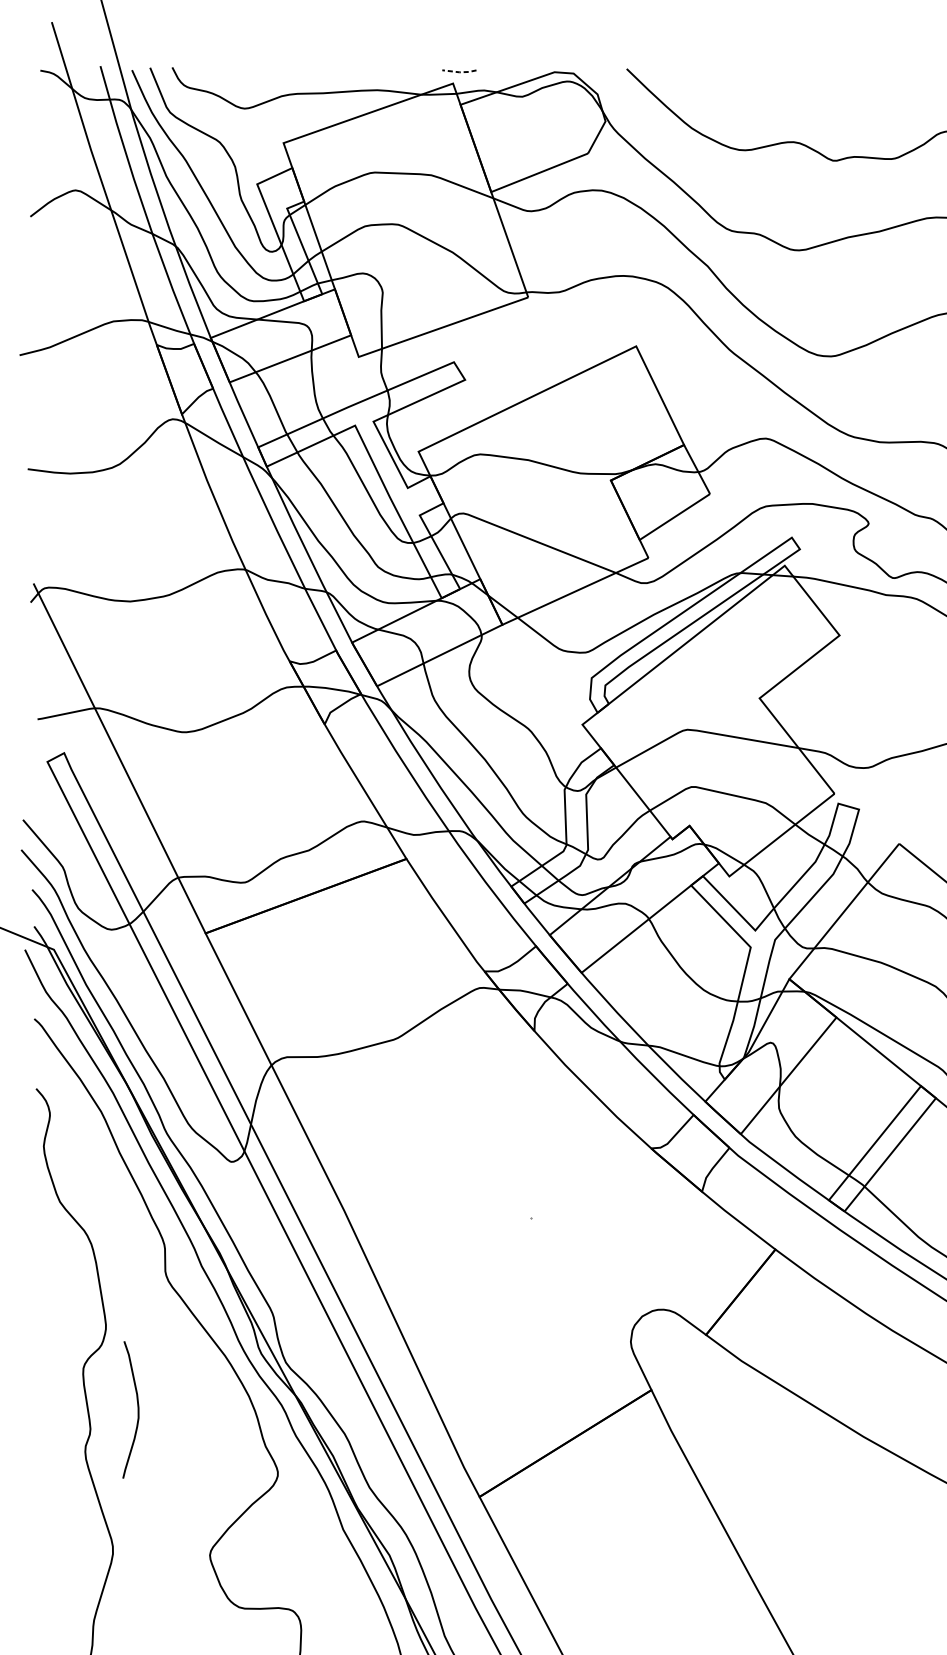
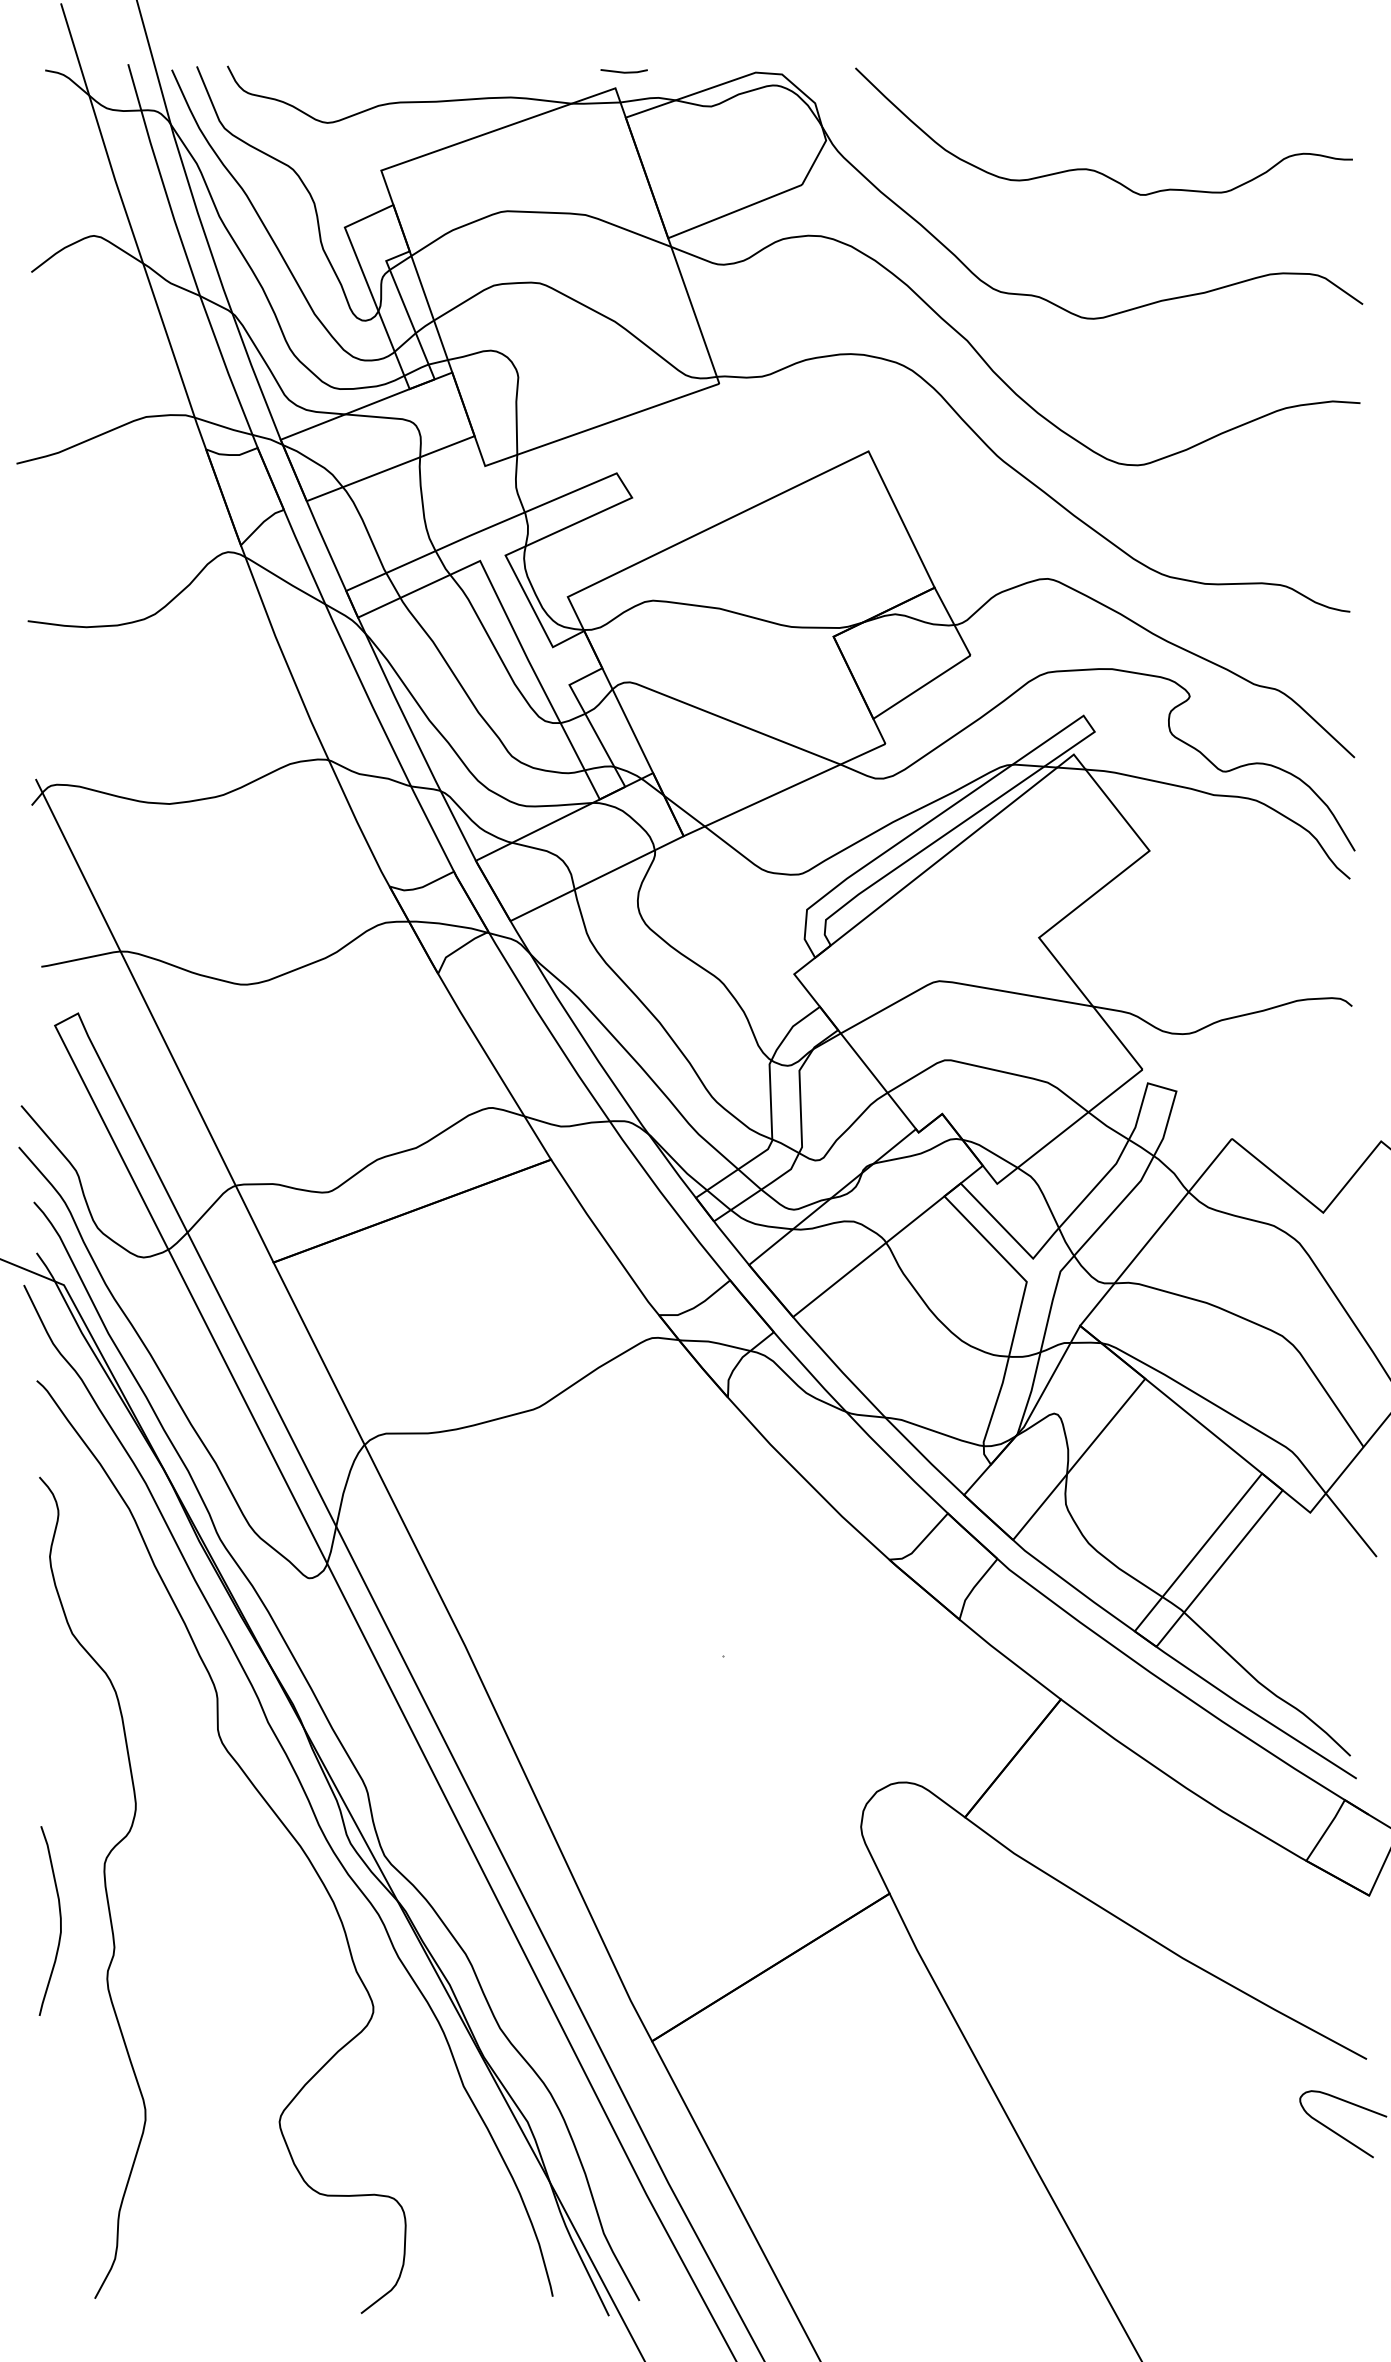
line: (459, 72) -> (624, 72), dashed -> solid
curve: (137, 1407) -> (59, 1917), moved

